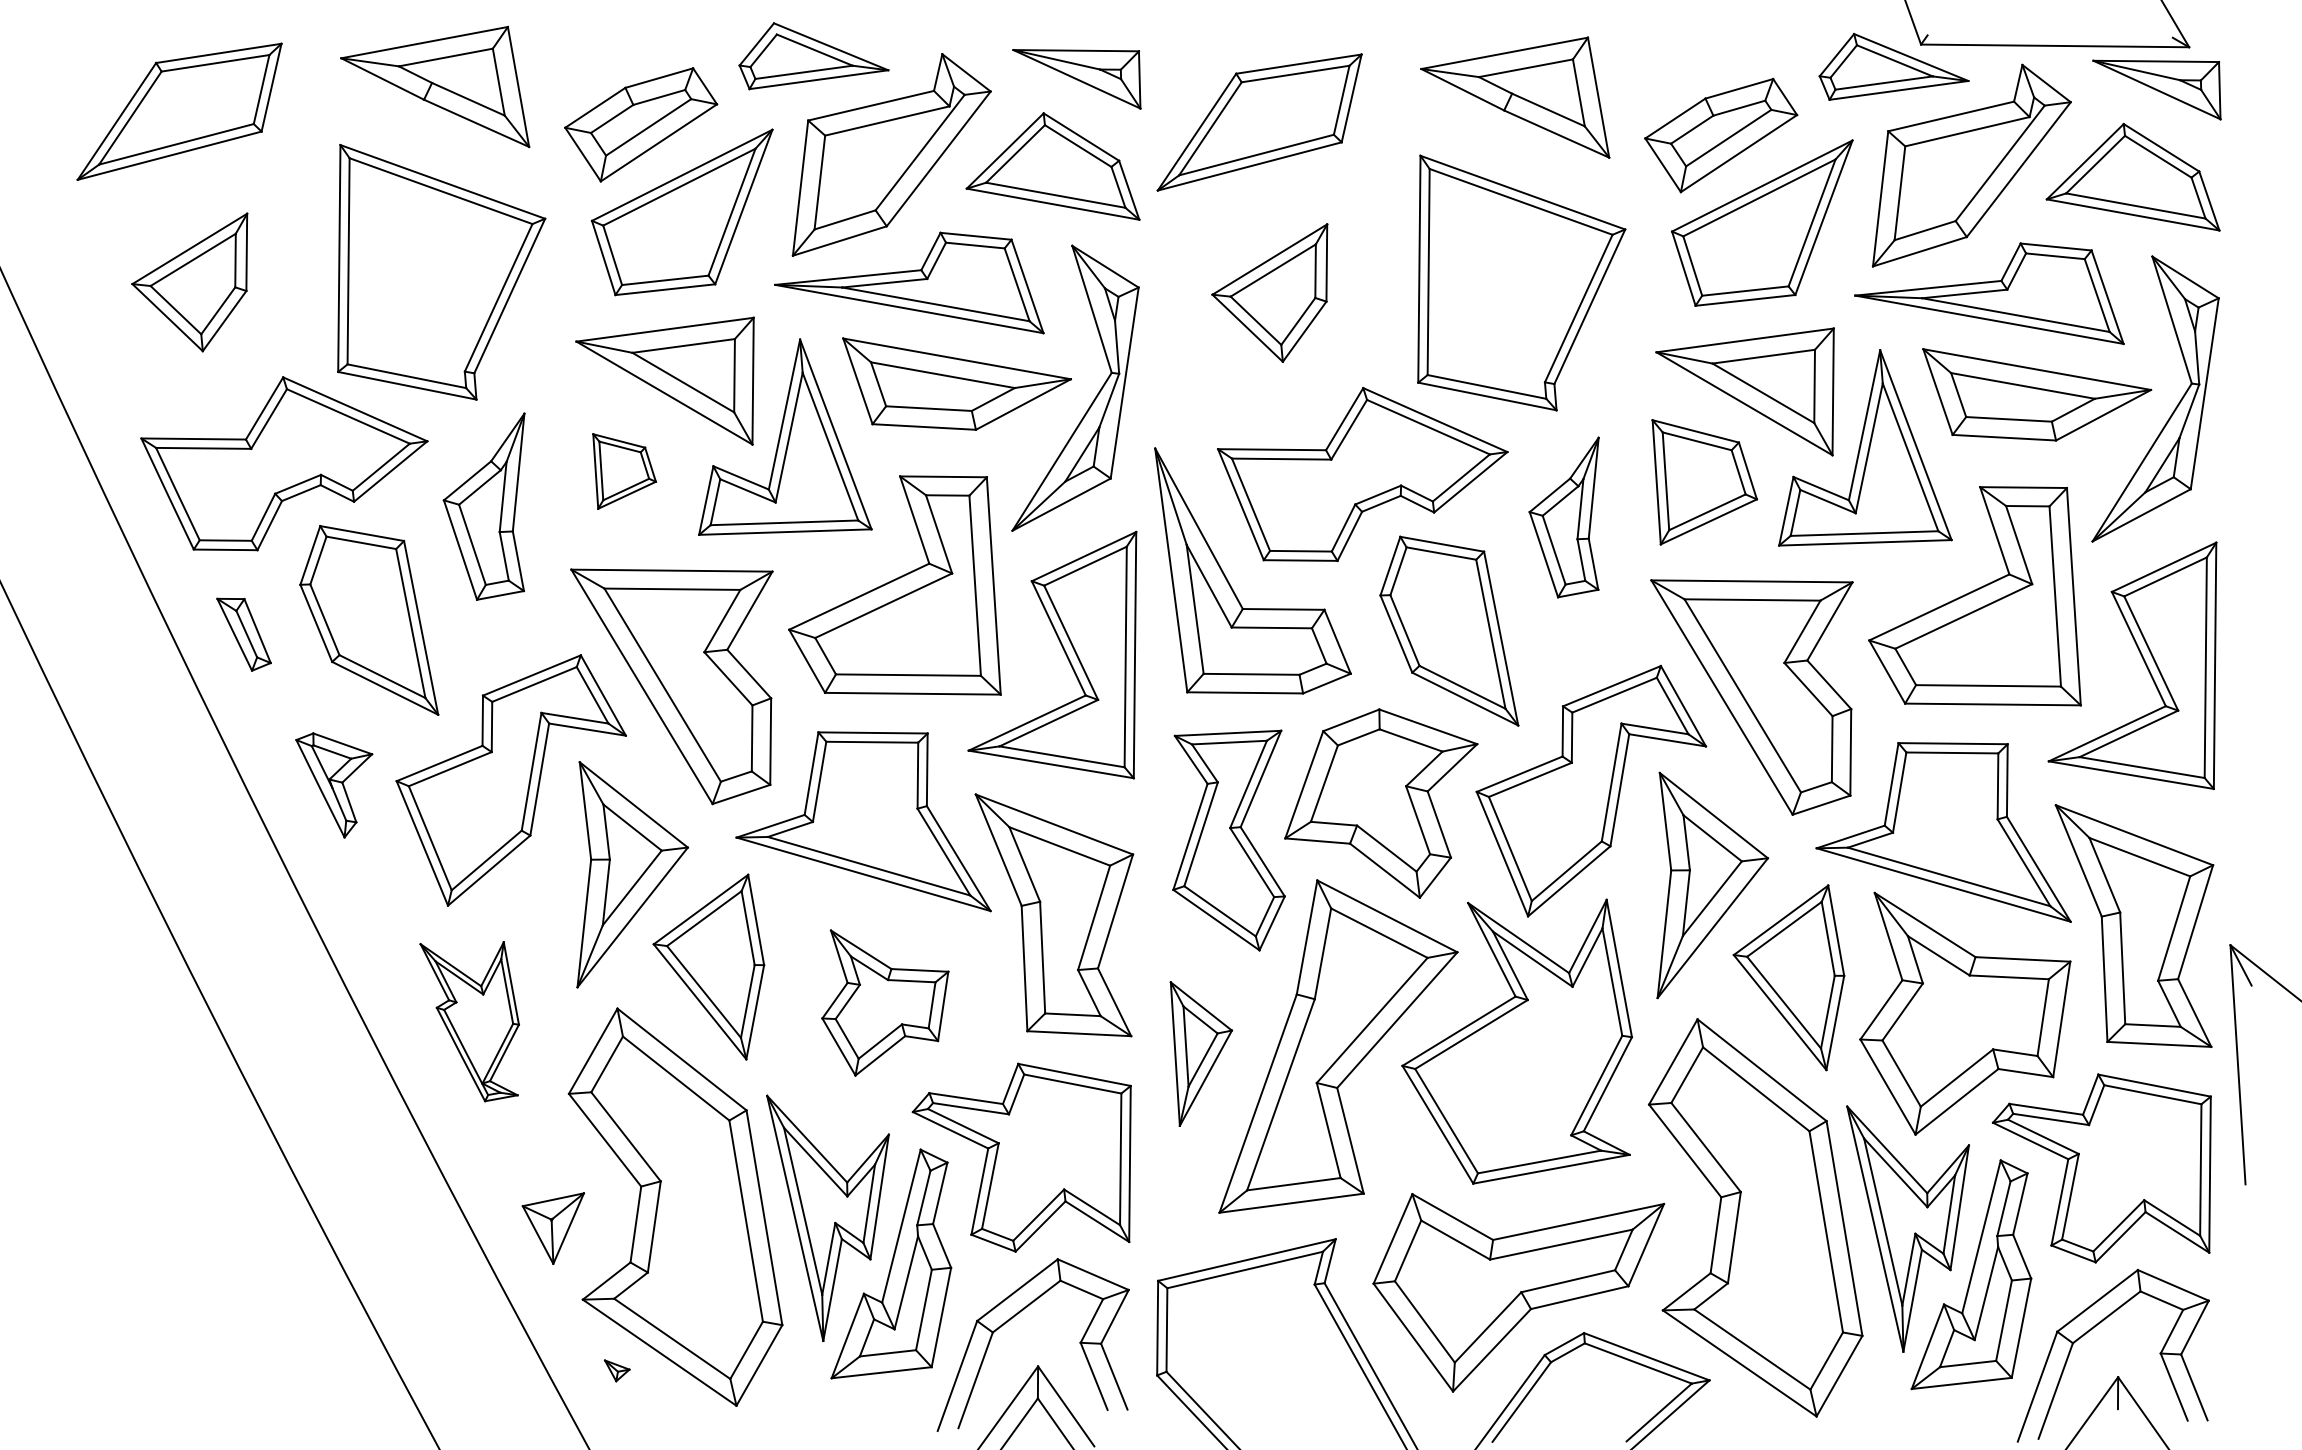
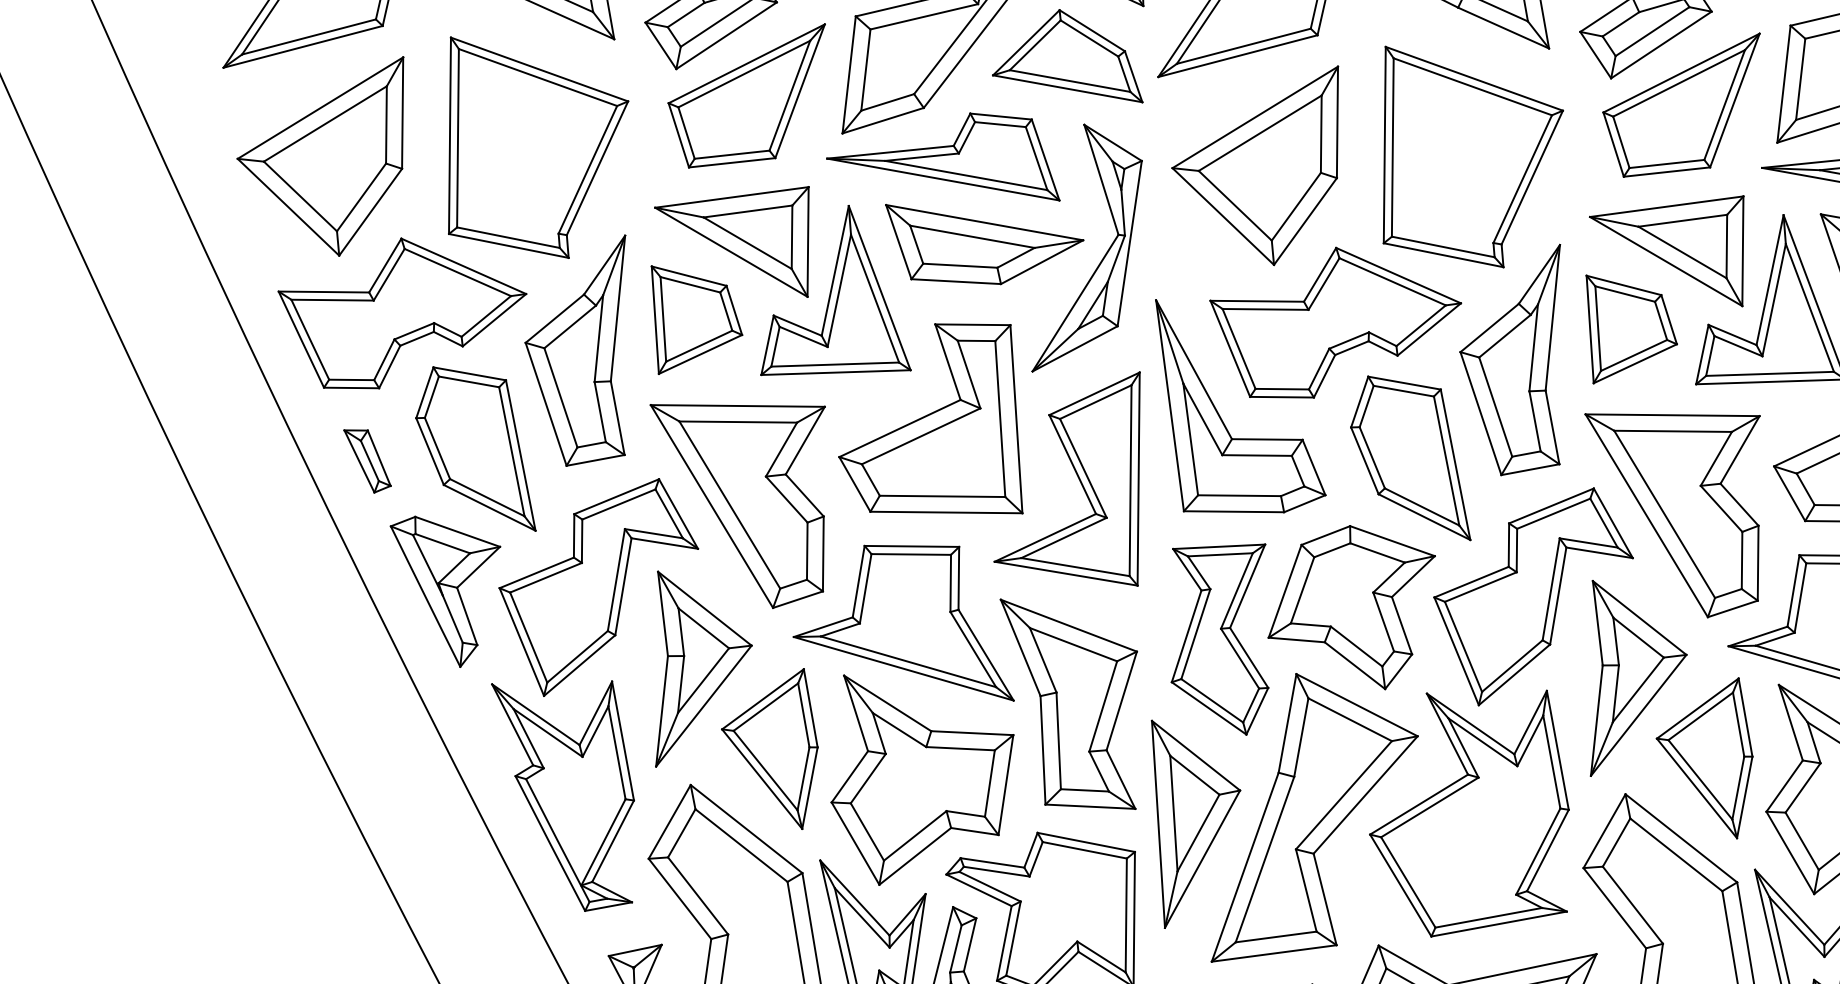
part: (189, 282) -> (320, 156), size x1.67
part: (1269, 292) -> (1255, 165), size x1.67
part: (624, 471) -> (696, 320), size x1.67
part: (483, 506) -> (574, 350), size x1.43
part: (1563, 517) -> (1509, 359), size x1.67
part: (334, 785) -> (445, 591), size x1.67
part: (885, 1002) -> (922, 779), size x1.67
part: (469, 1021) -> (562, 796), size x1.67
part: (1201, 1053) -> (1196, 823), size x1.67

